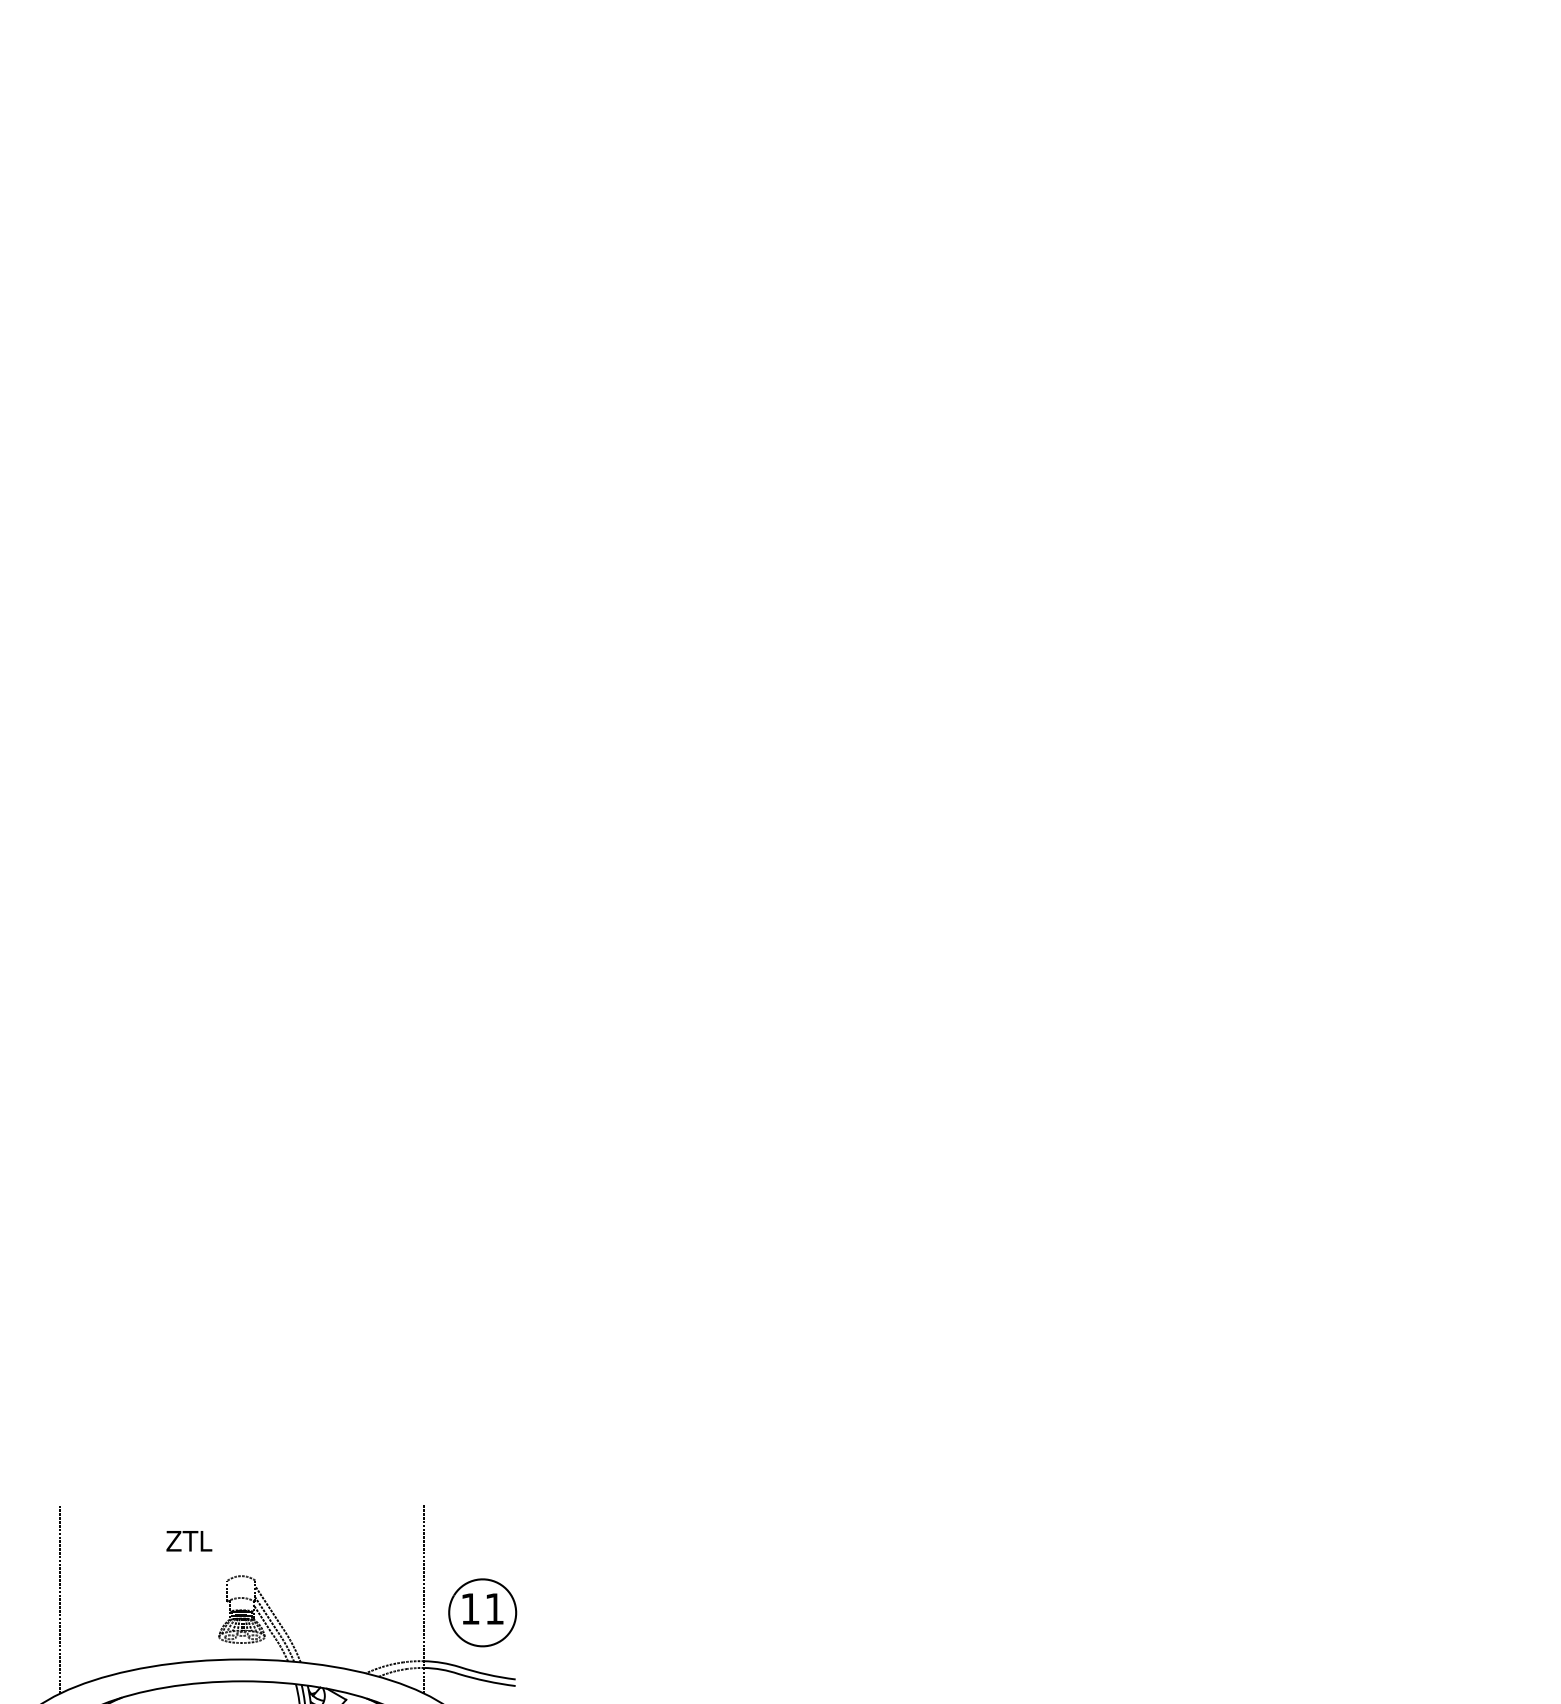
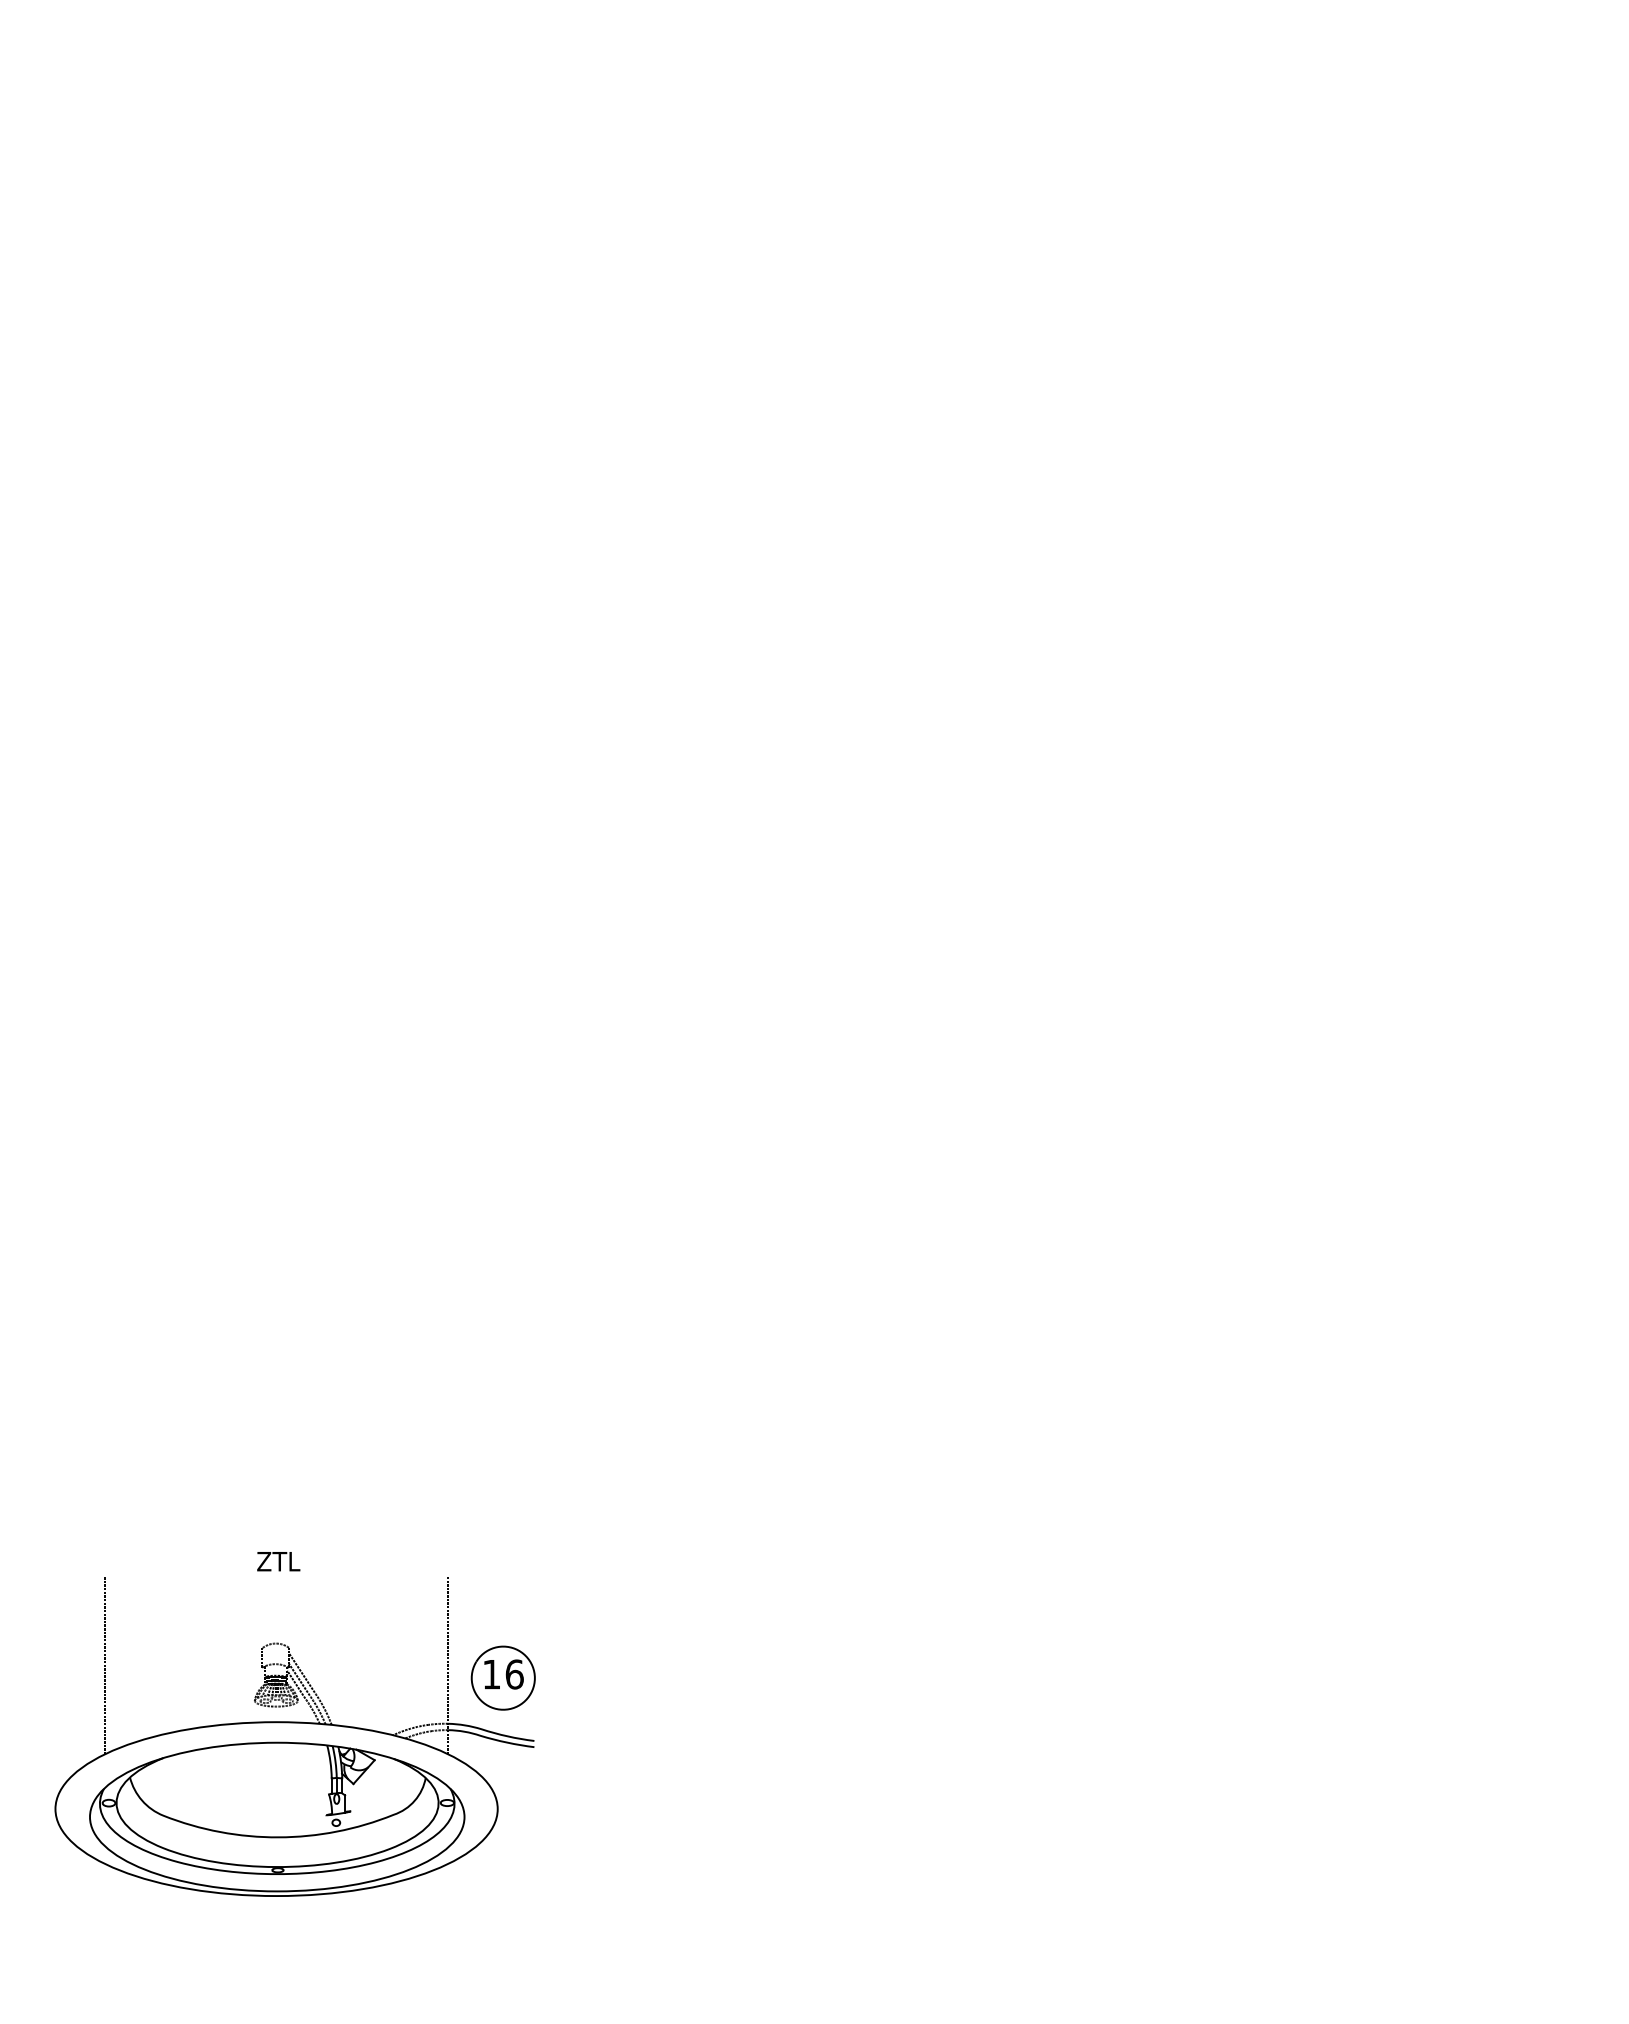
text: (189, 1541) -> (278, 1561), moved
text: (494, 1608) -> (514, 1674), 11 -> 16

